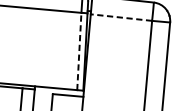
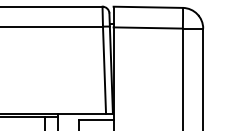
line: (121, 18) -> (148, 28), dashed -> solid
line: (79, 50) -> (104, 69), dashed -> solid

